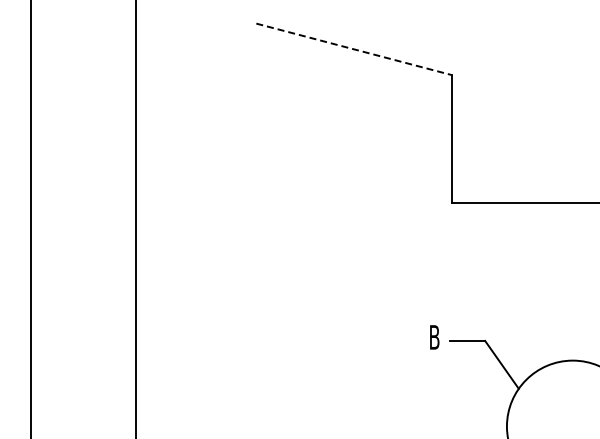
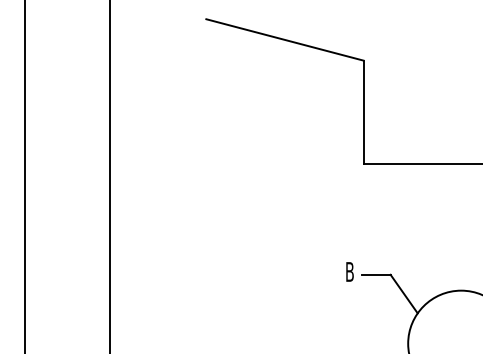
line: (353, 49) -> (284, 40), dashed -> solid

